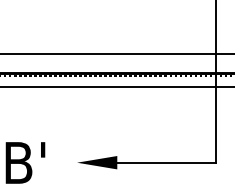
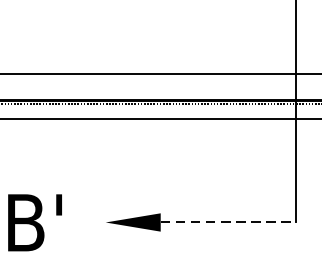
line: (166, 162) -> (228, 222), solid -> dashed

